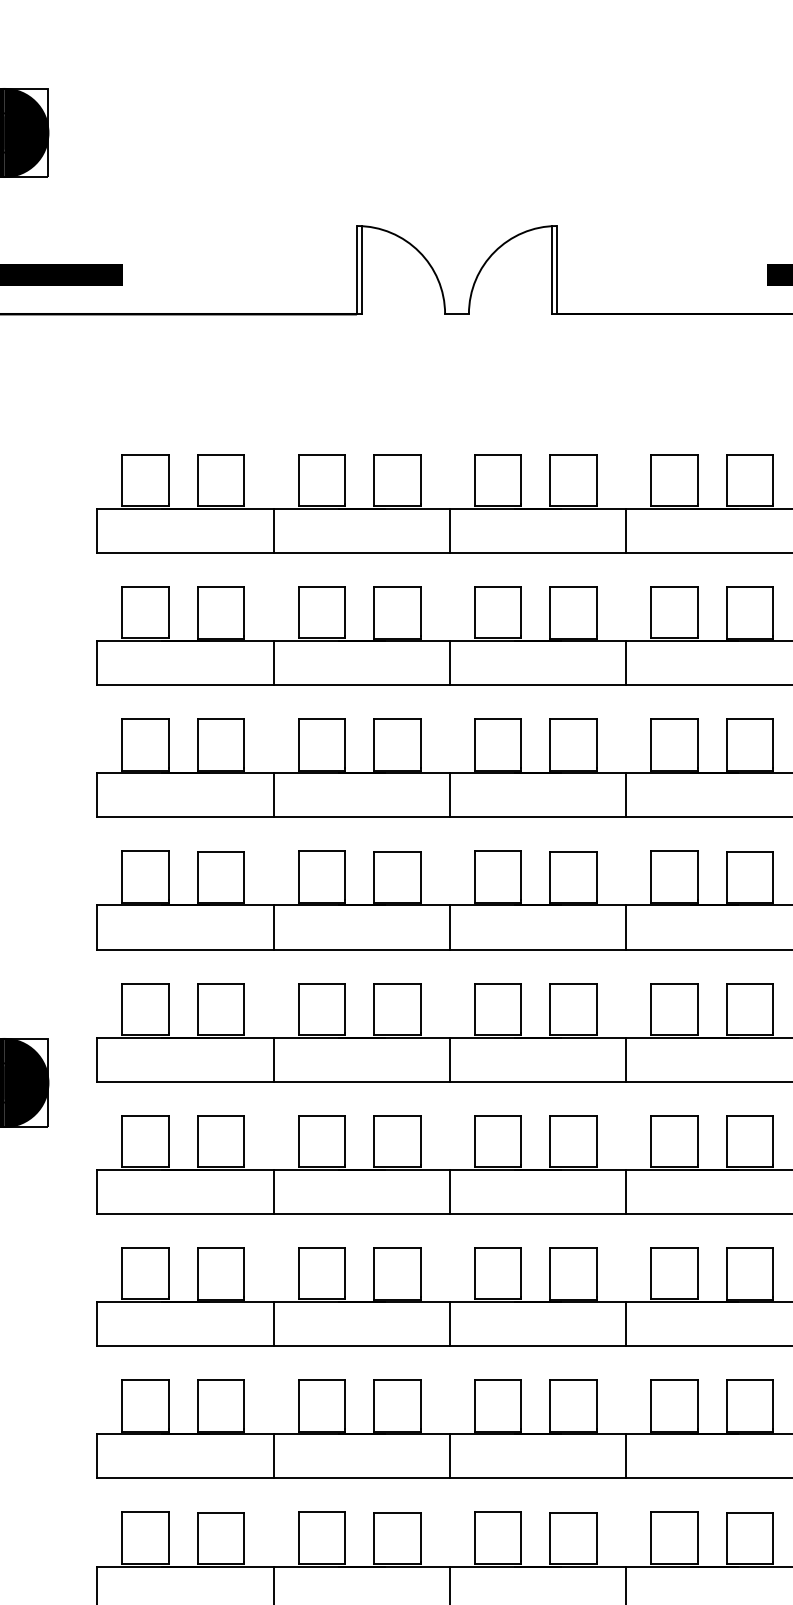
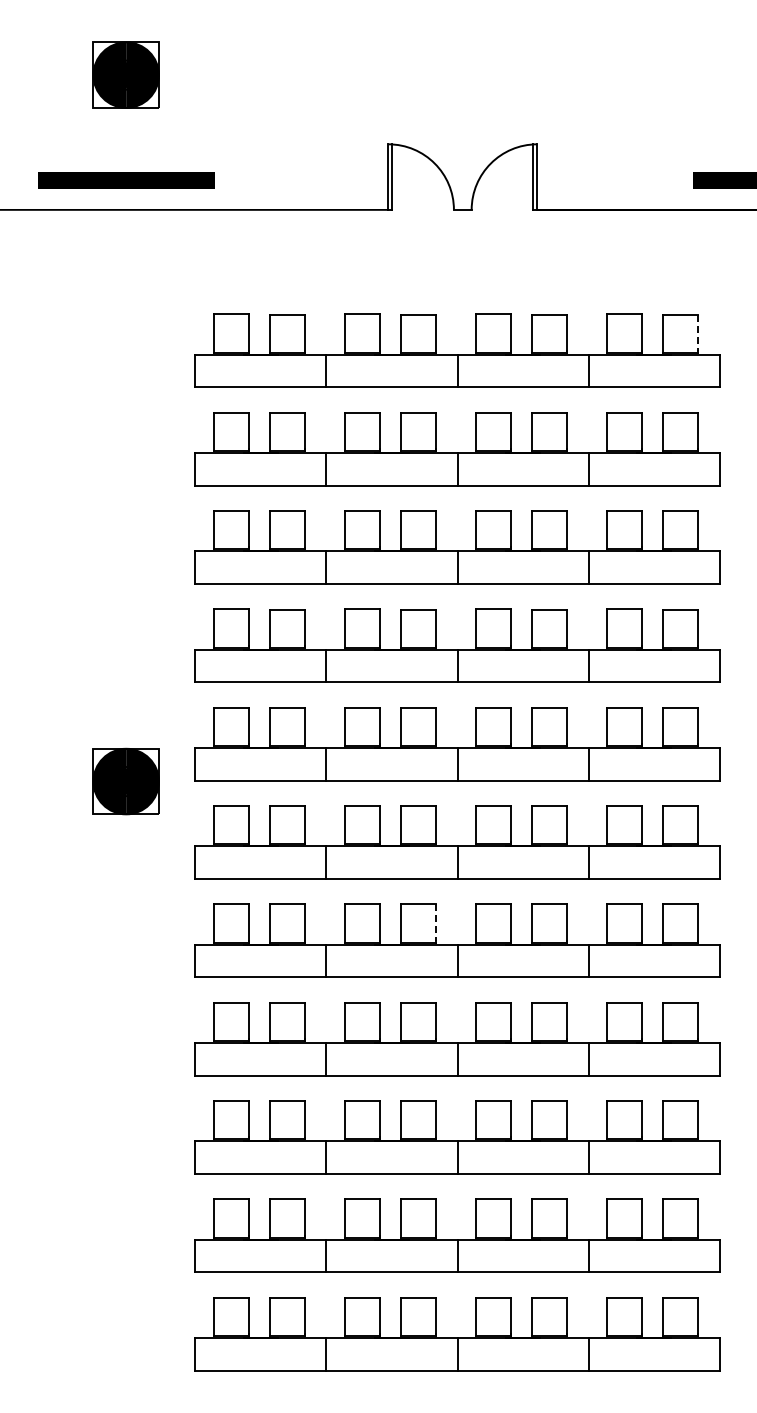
line: (772, 480) -> (697, 333), solid -> dashed
line: (420, 1273) -> (435, 923), solid -> dashed

